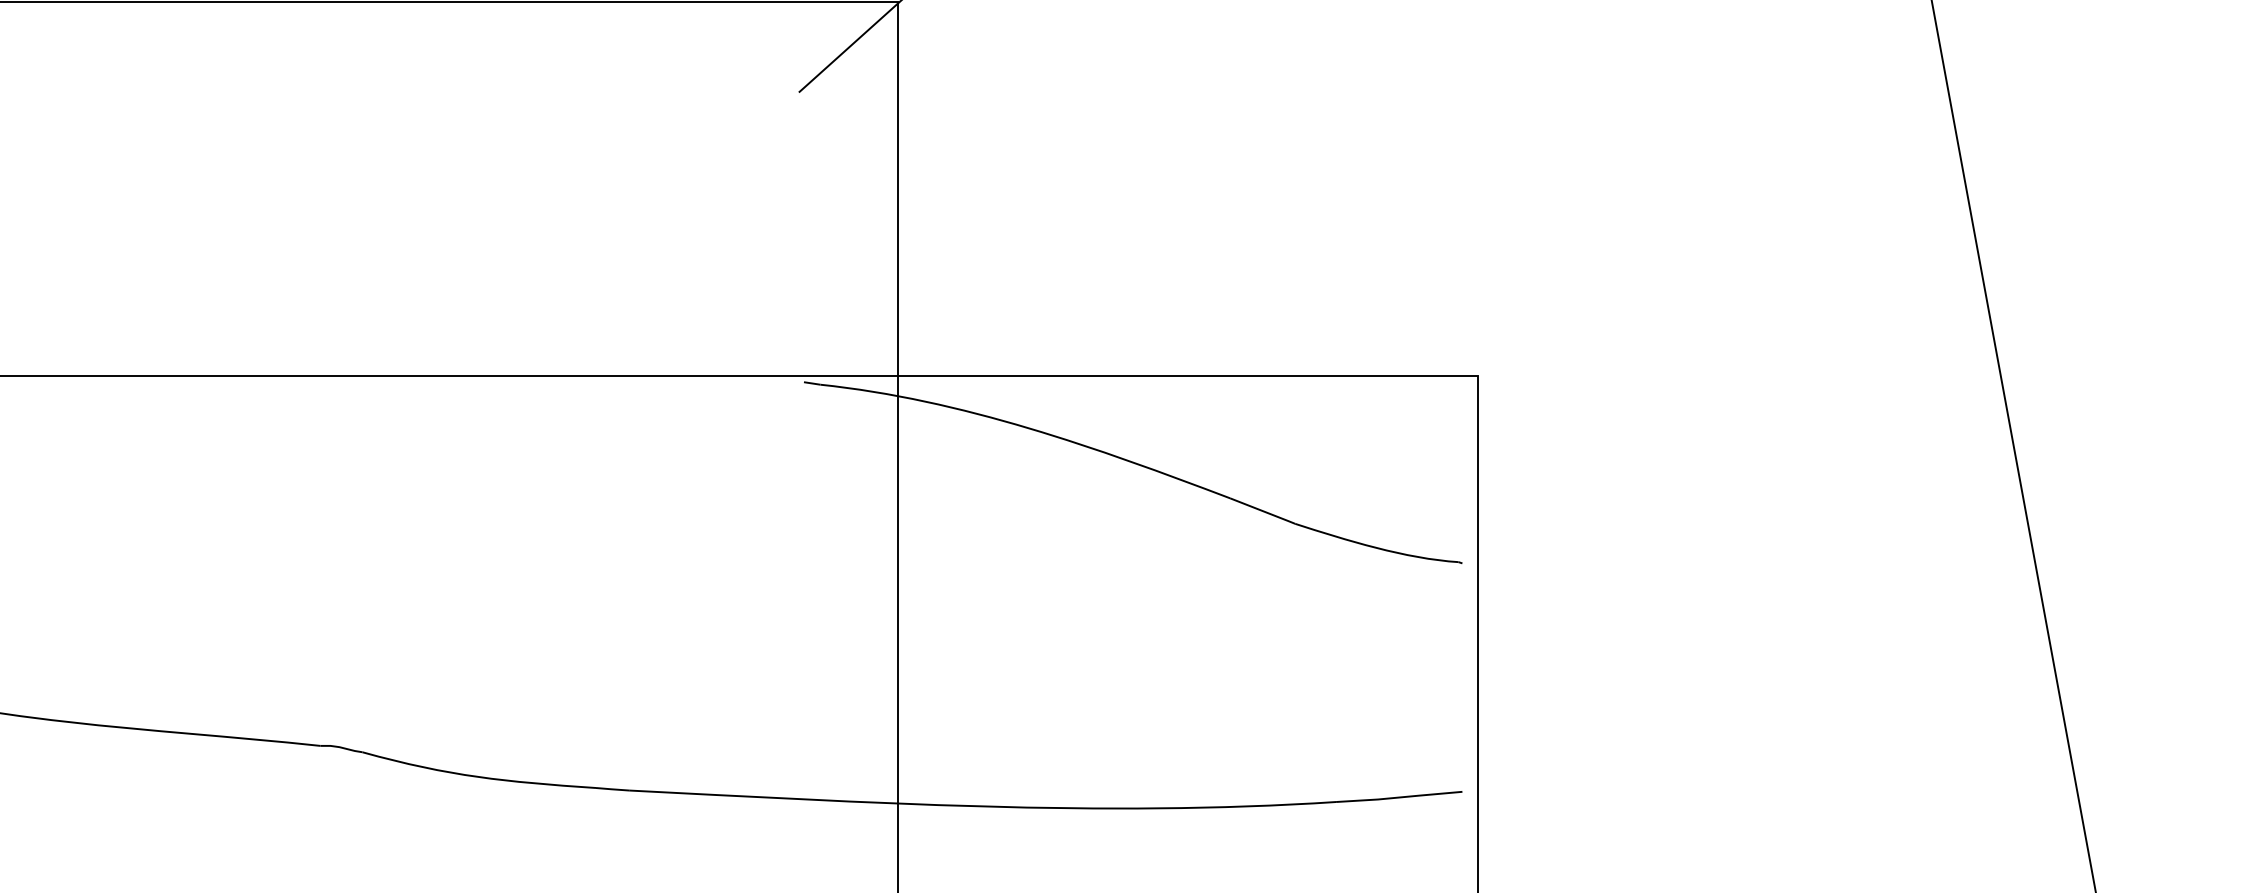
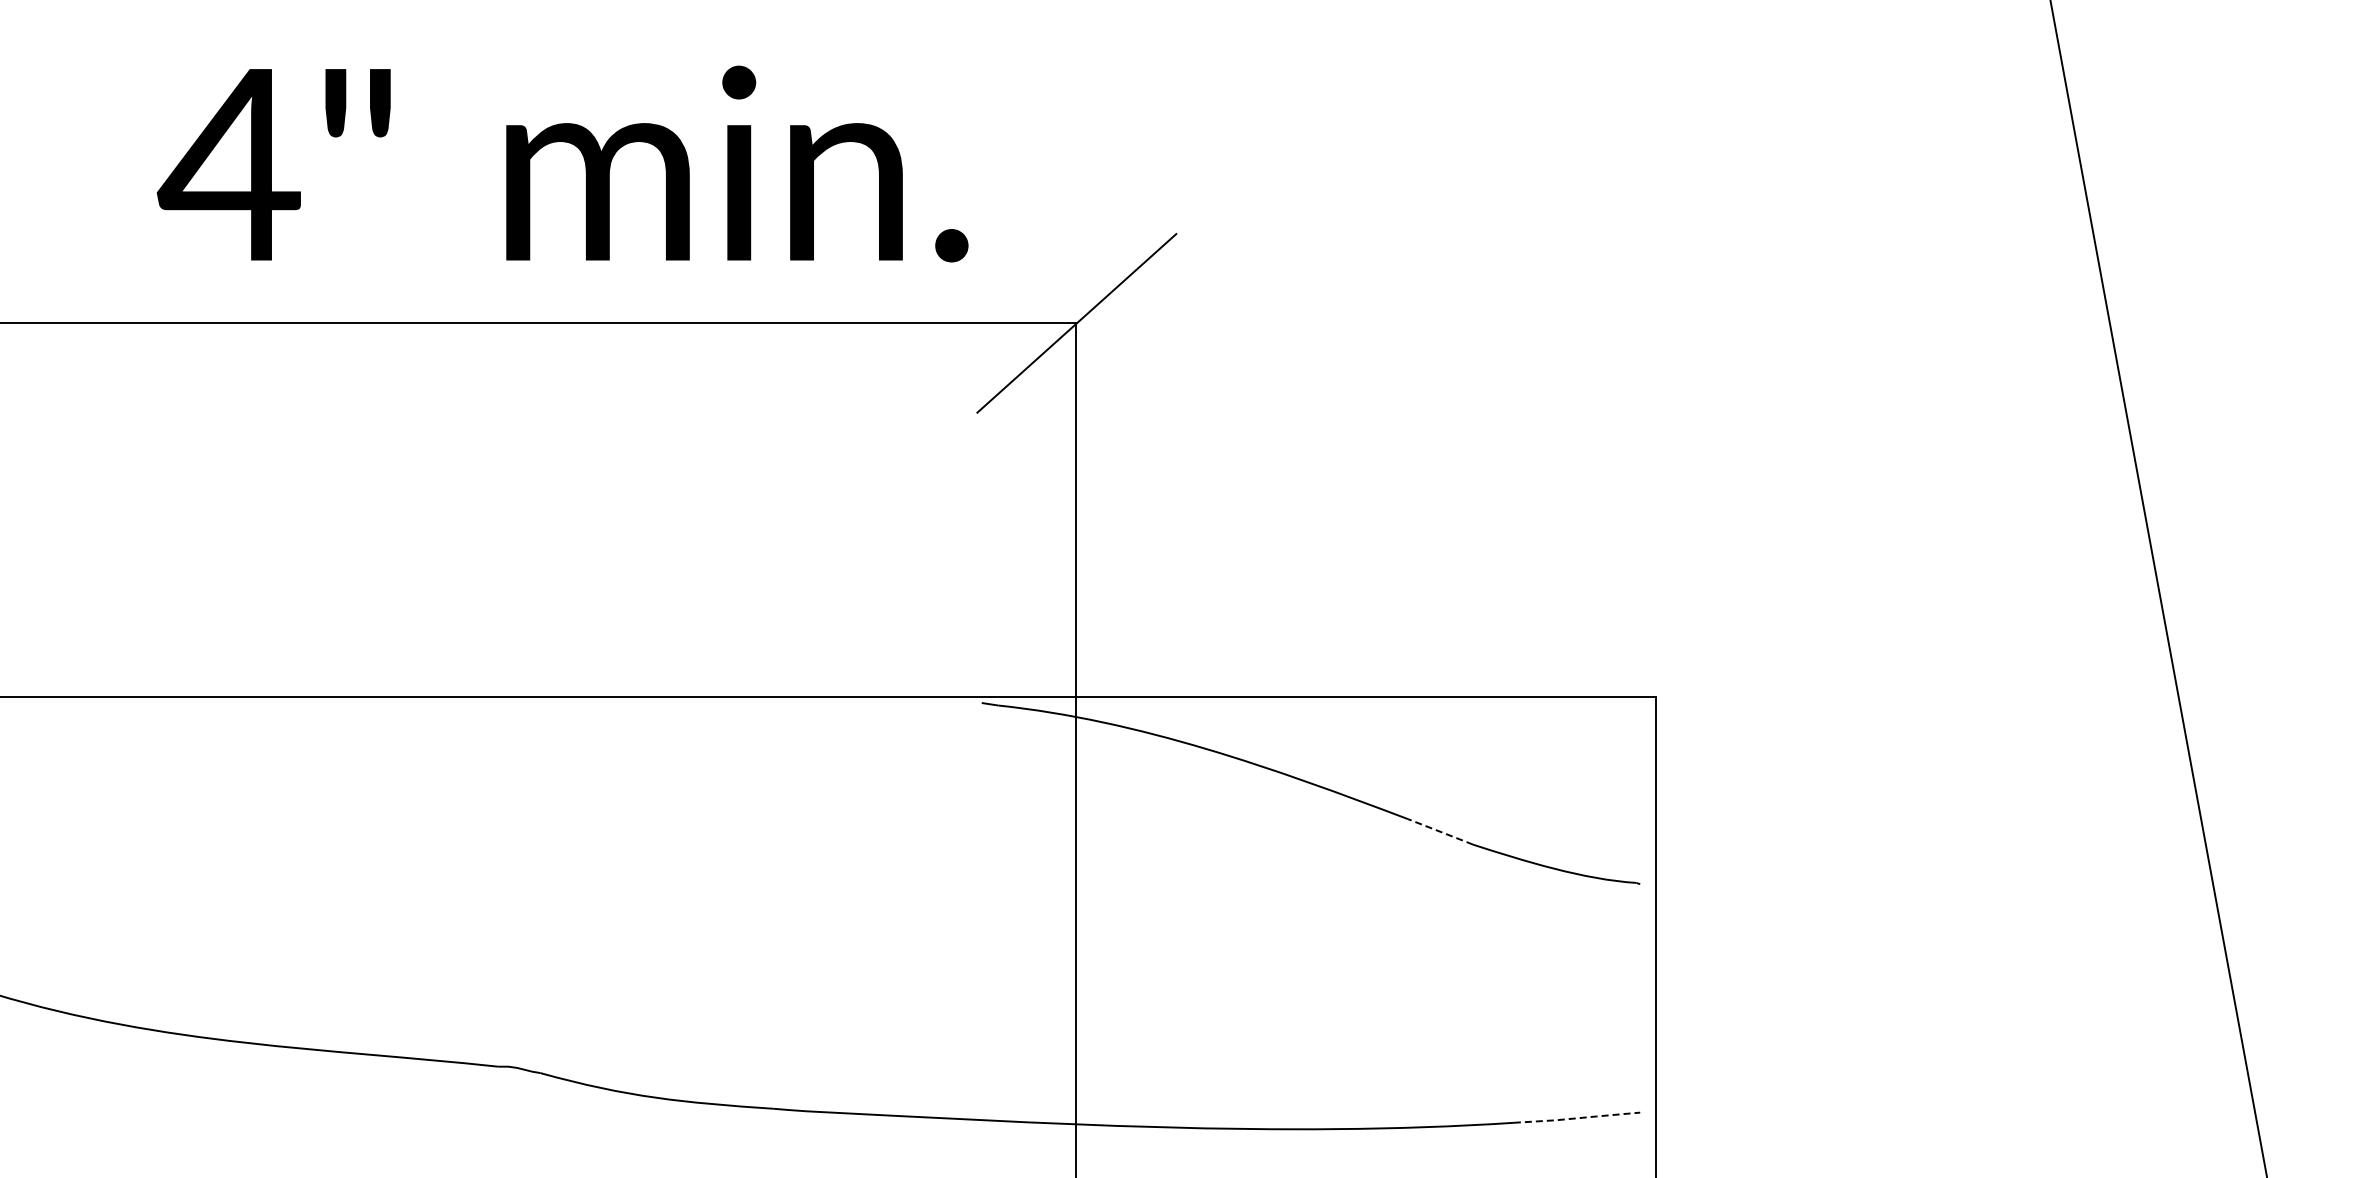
line: (1262, 511) -> (1440, 832), solid -> dashed
line: (1399, 797) -> (1577, 1118), solid -> dashed

